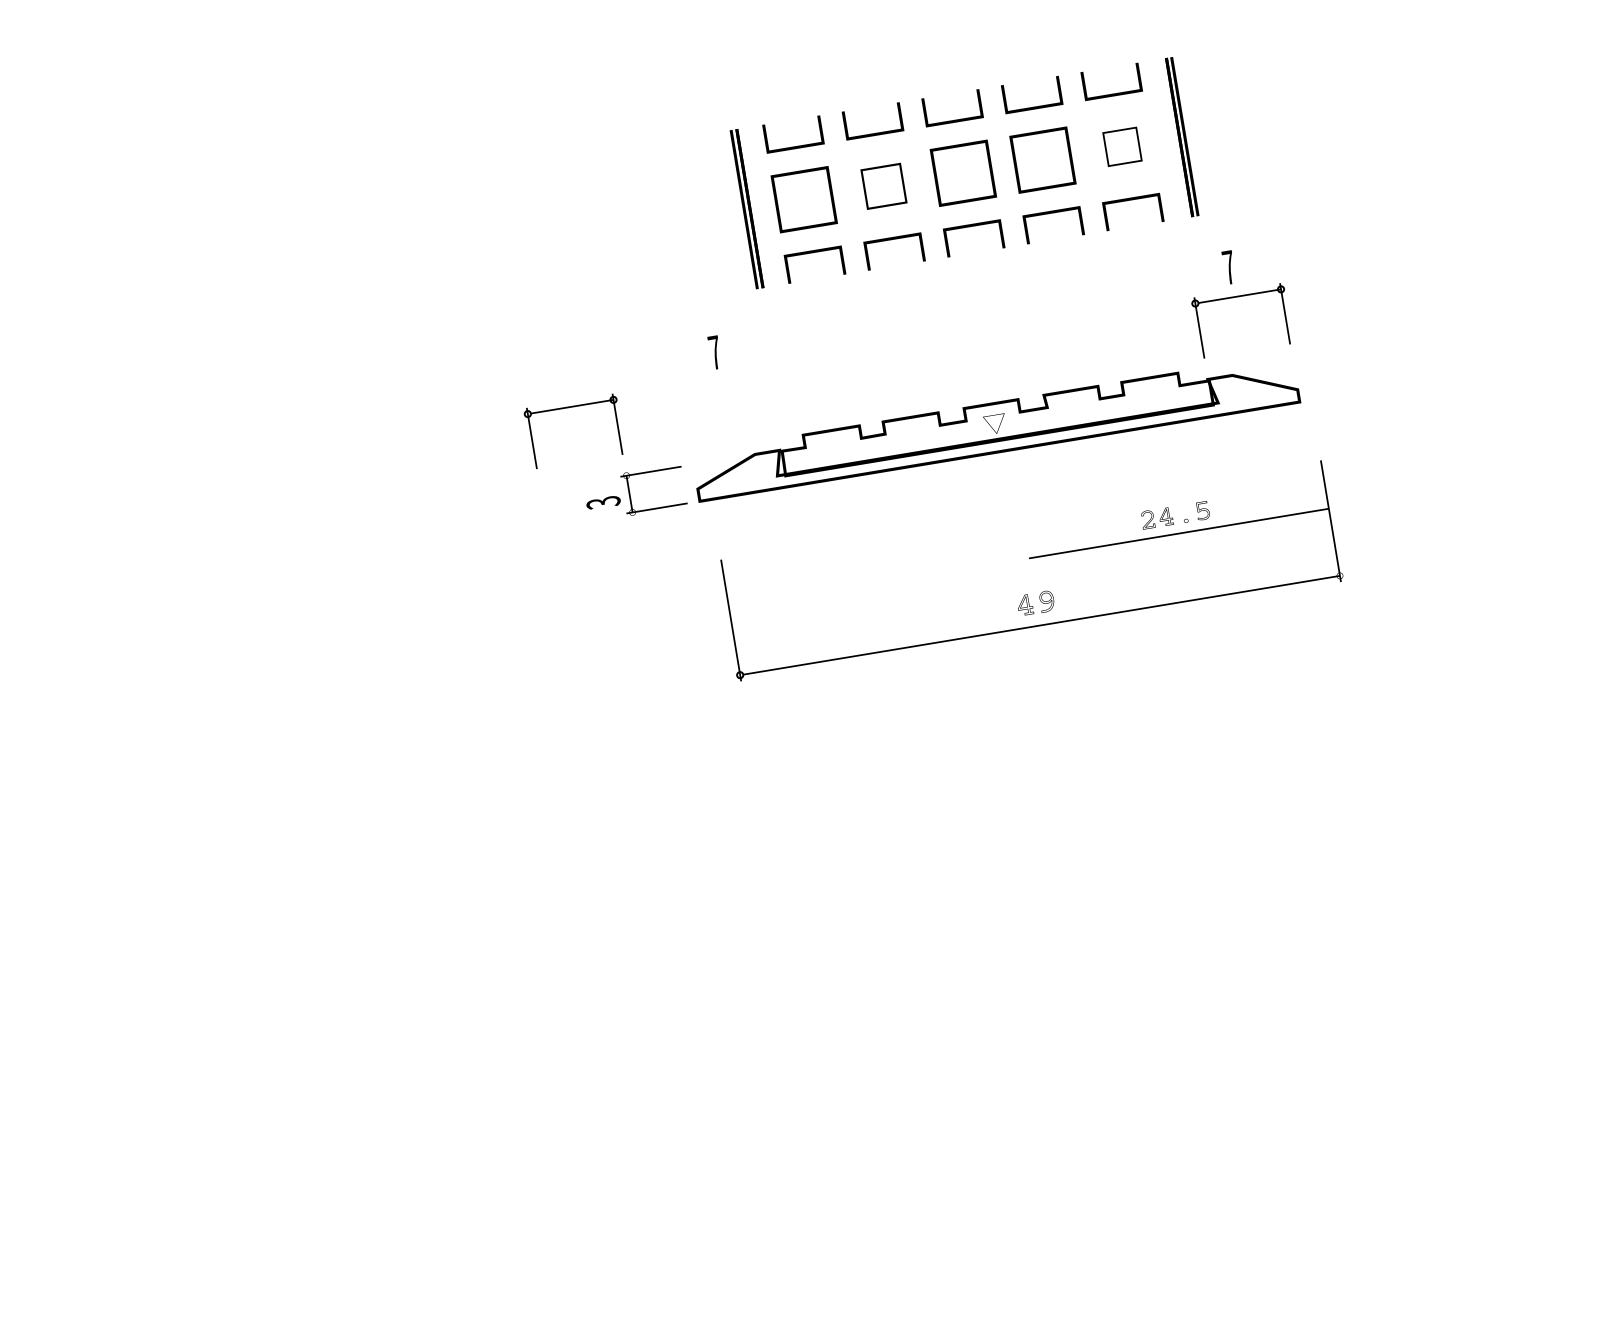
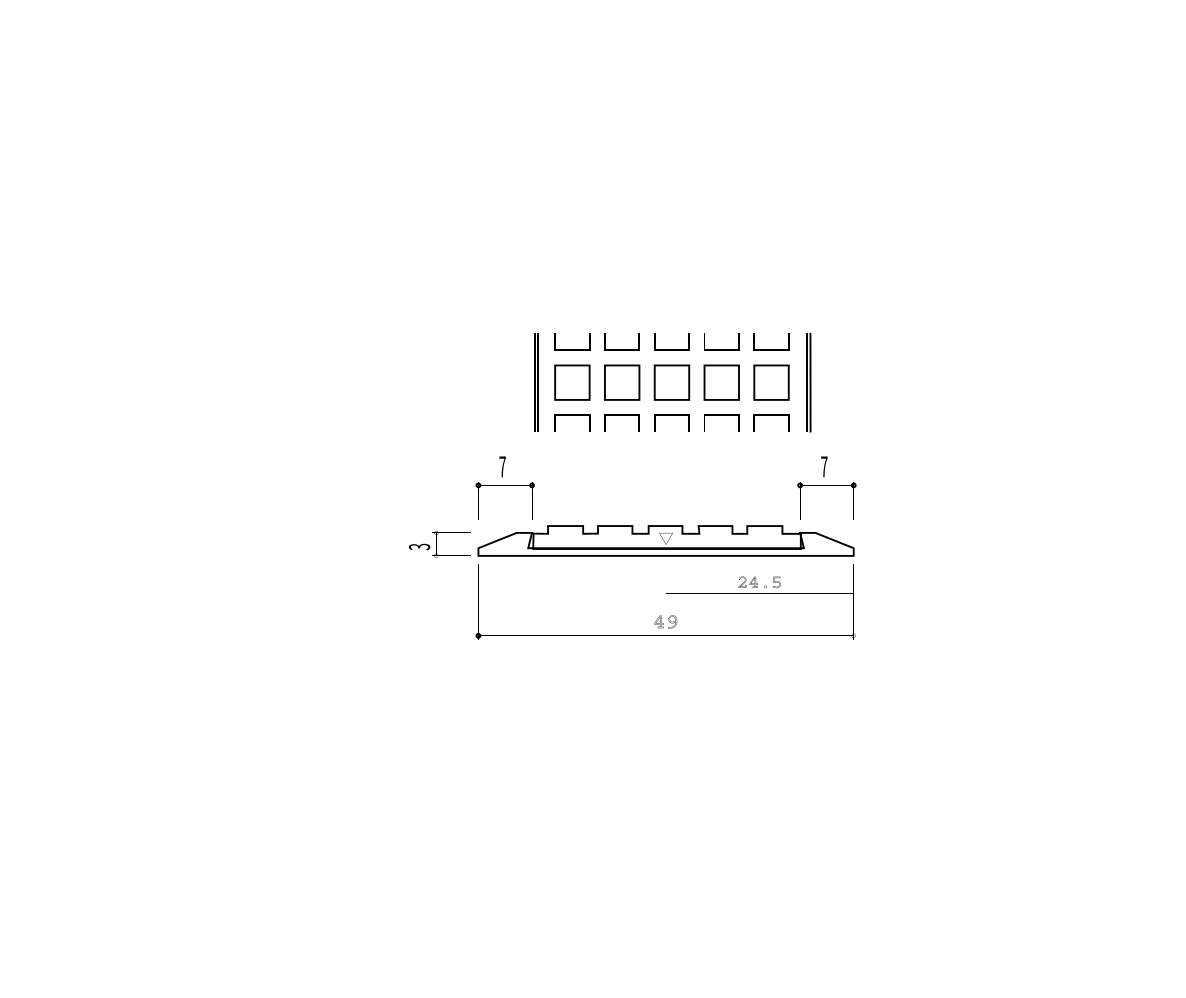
part: (1122, 146) -> (771, 382), size x1.67
part: (884, 186) -> (622, 382), size x1.43
part: (569, 407) -> (504, 485), moved
part: (1029, 557) -> (666, 593), moved

